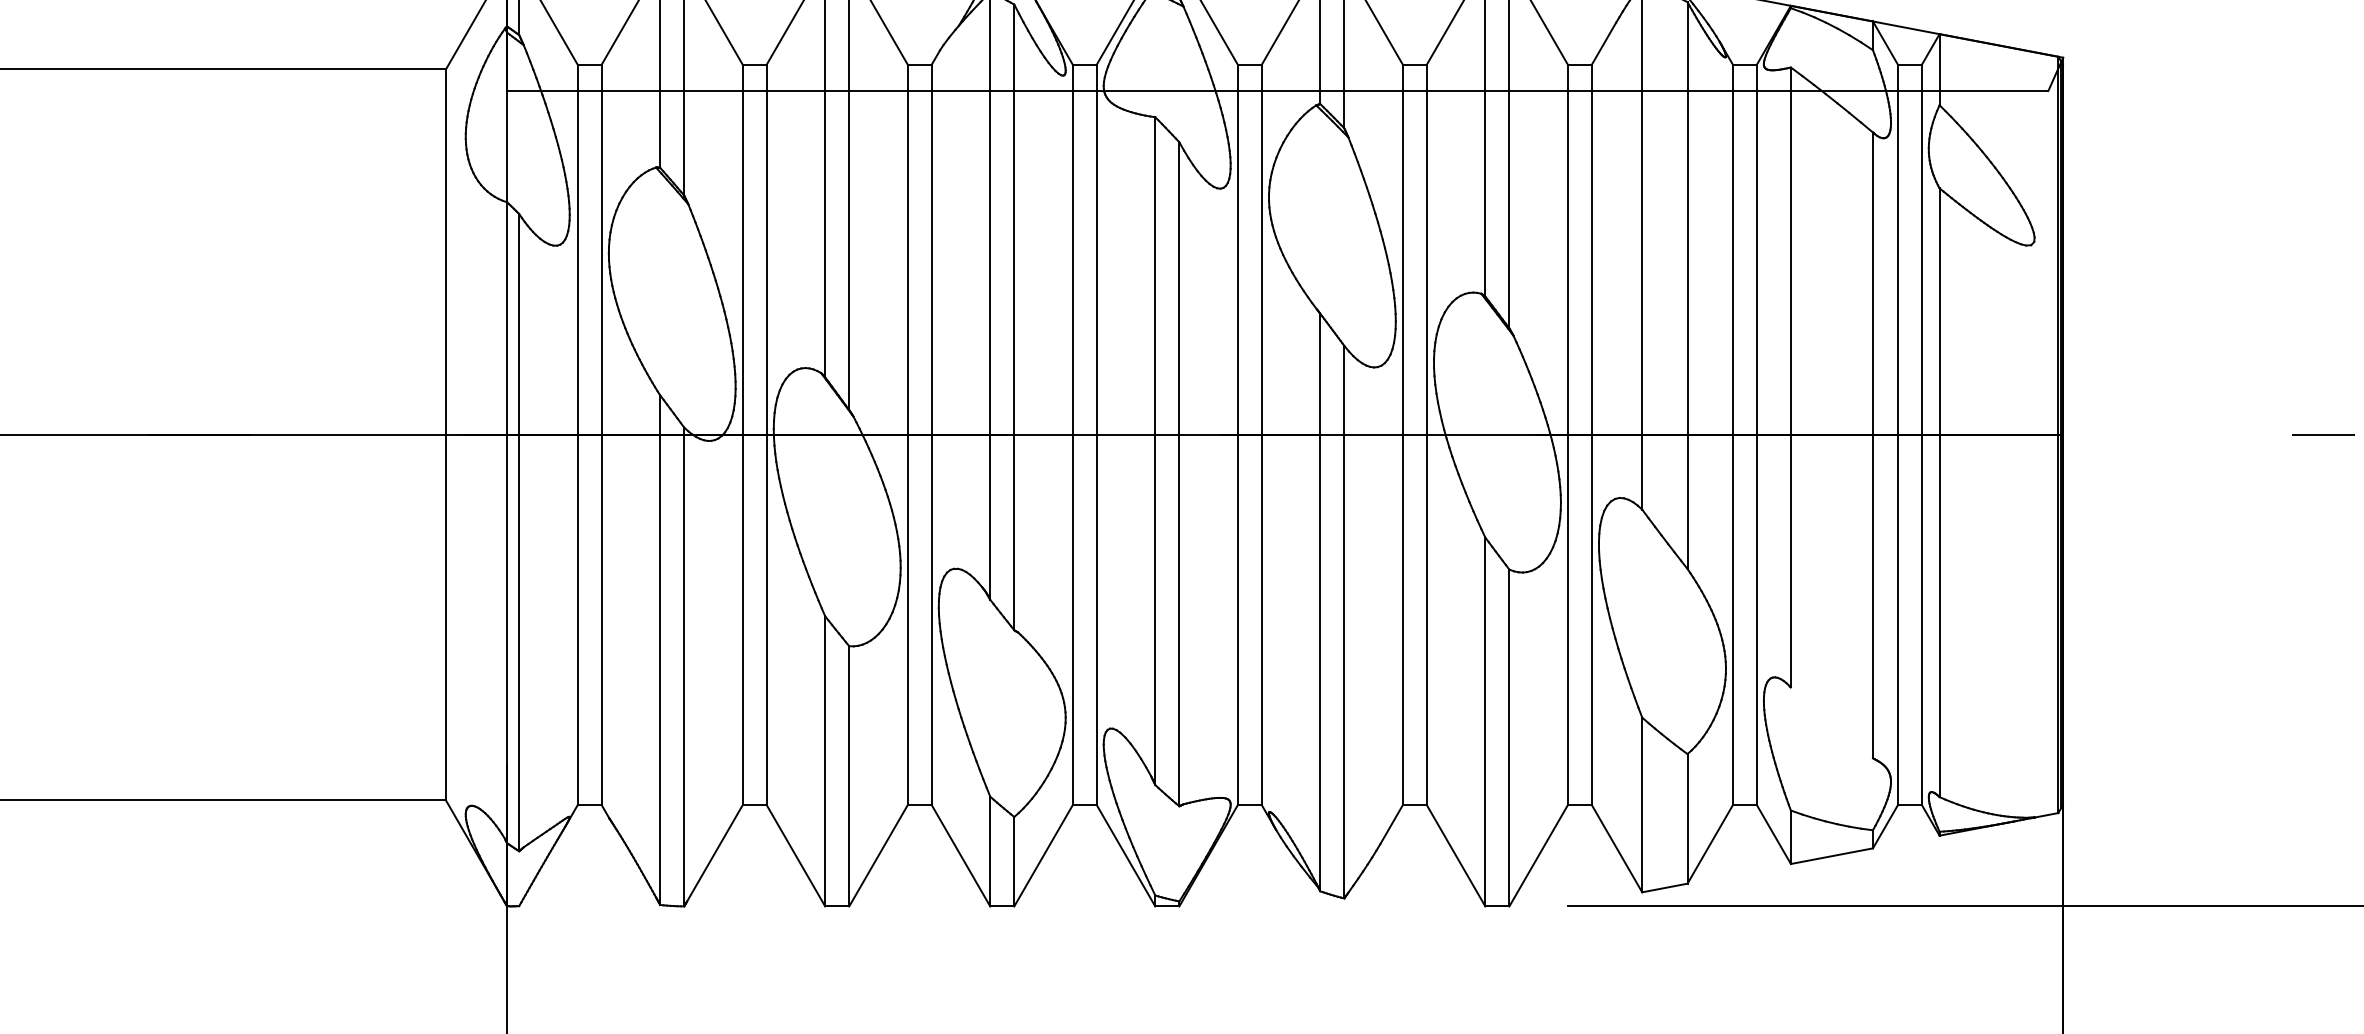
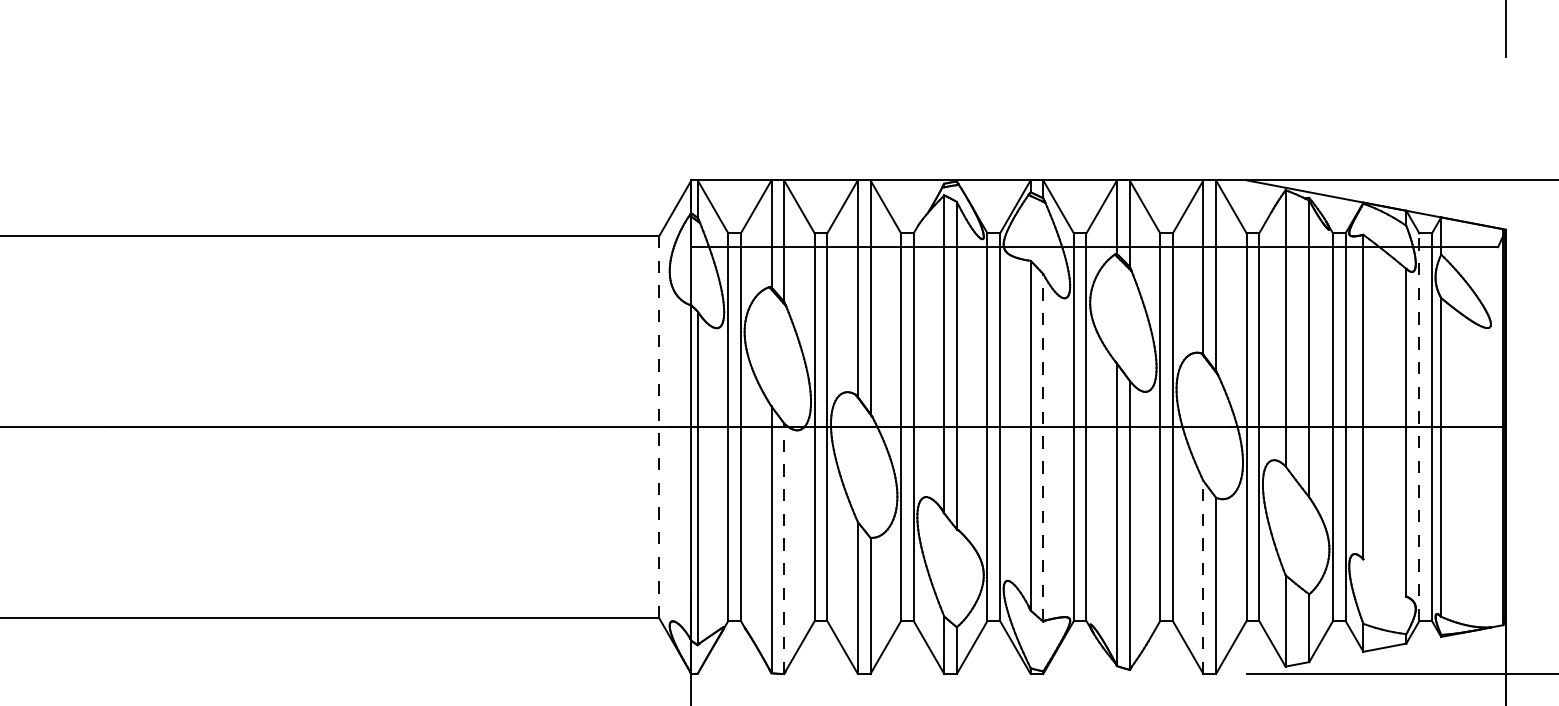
line: (446, 433) -> (659, 426), solid -> dashed
line: (1898, 435) -> (1419, 427), solid -> dashed
line: (1179, 473) -> (1043, 447), solid -> dashed
line: (684, 666) -> (784, 548), solid -> dashed
line: (1485, 722) -> (1203, 577), solid -> dashed

